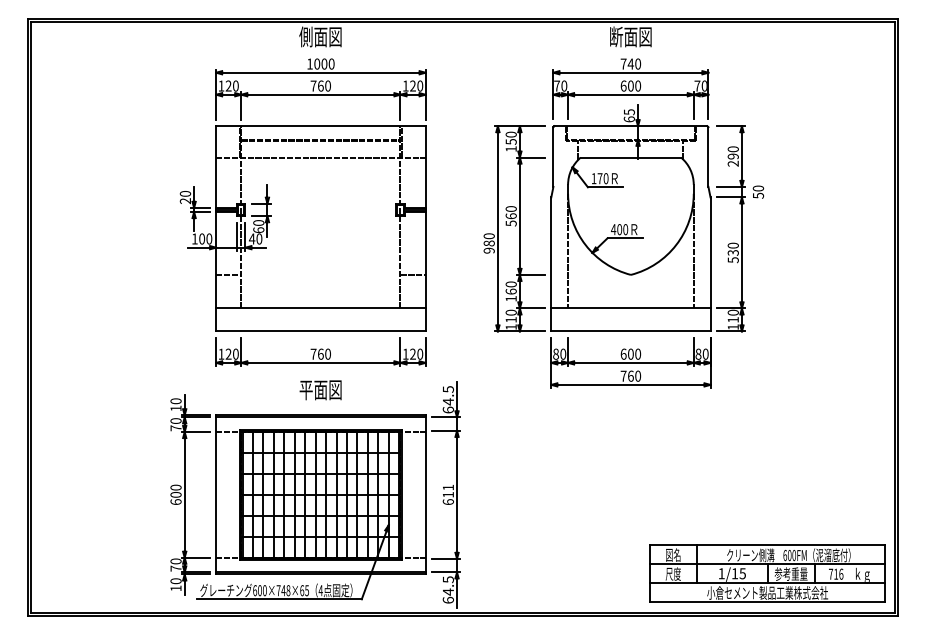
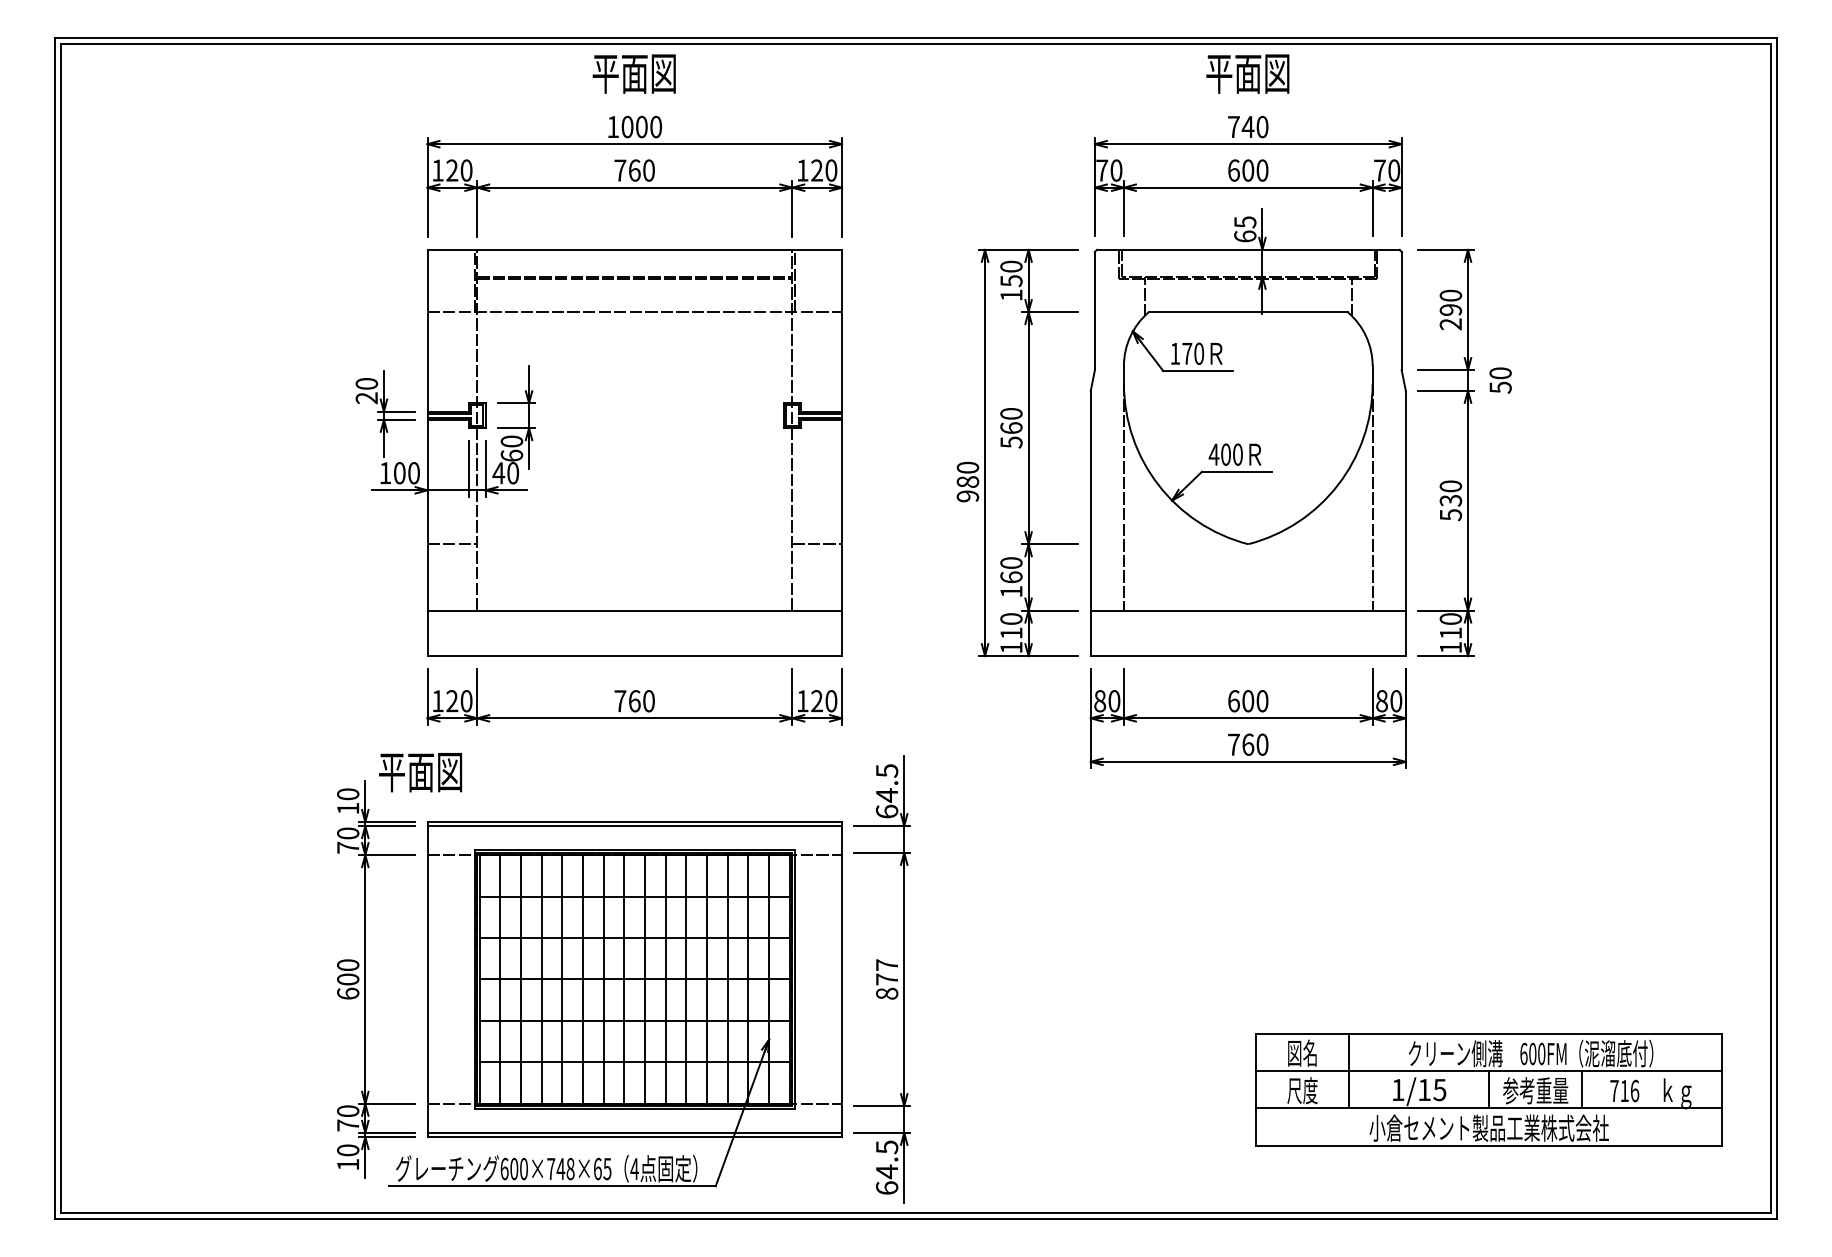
text: (305, 36) -> (604, 72), 側面図 -> 平面図
text: (616, 36) -> (1219, 72), 断面図 -> 平面図
text: (320, 390) -> (420, 772), moved
text: (447, 494) -> (885, 978), 611 -> 877
part: (767, 573) -> (1488, 1089), moved

